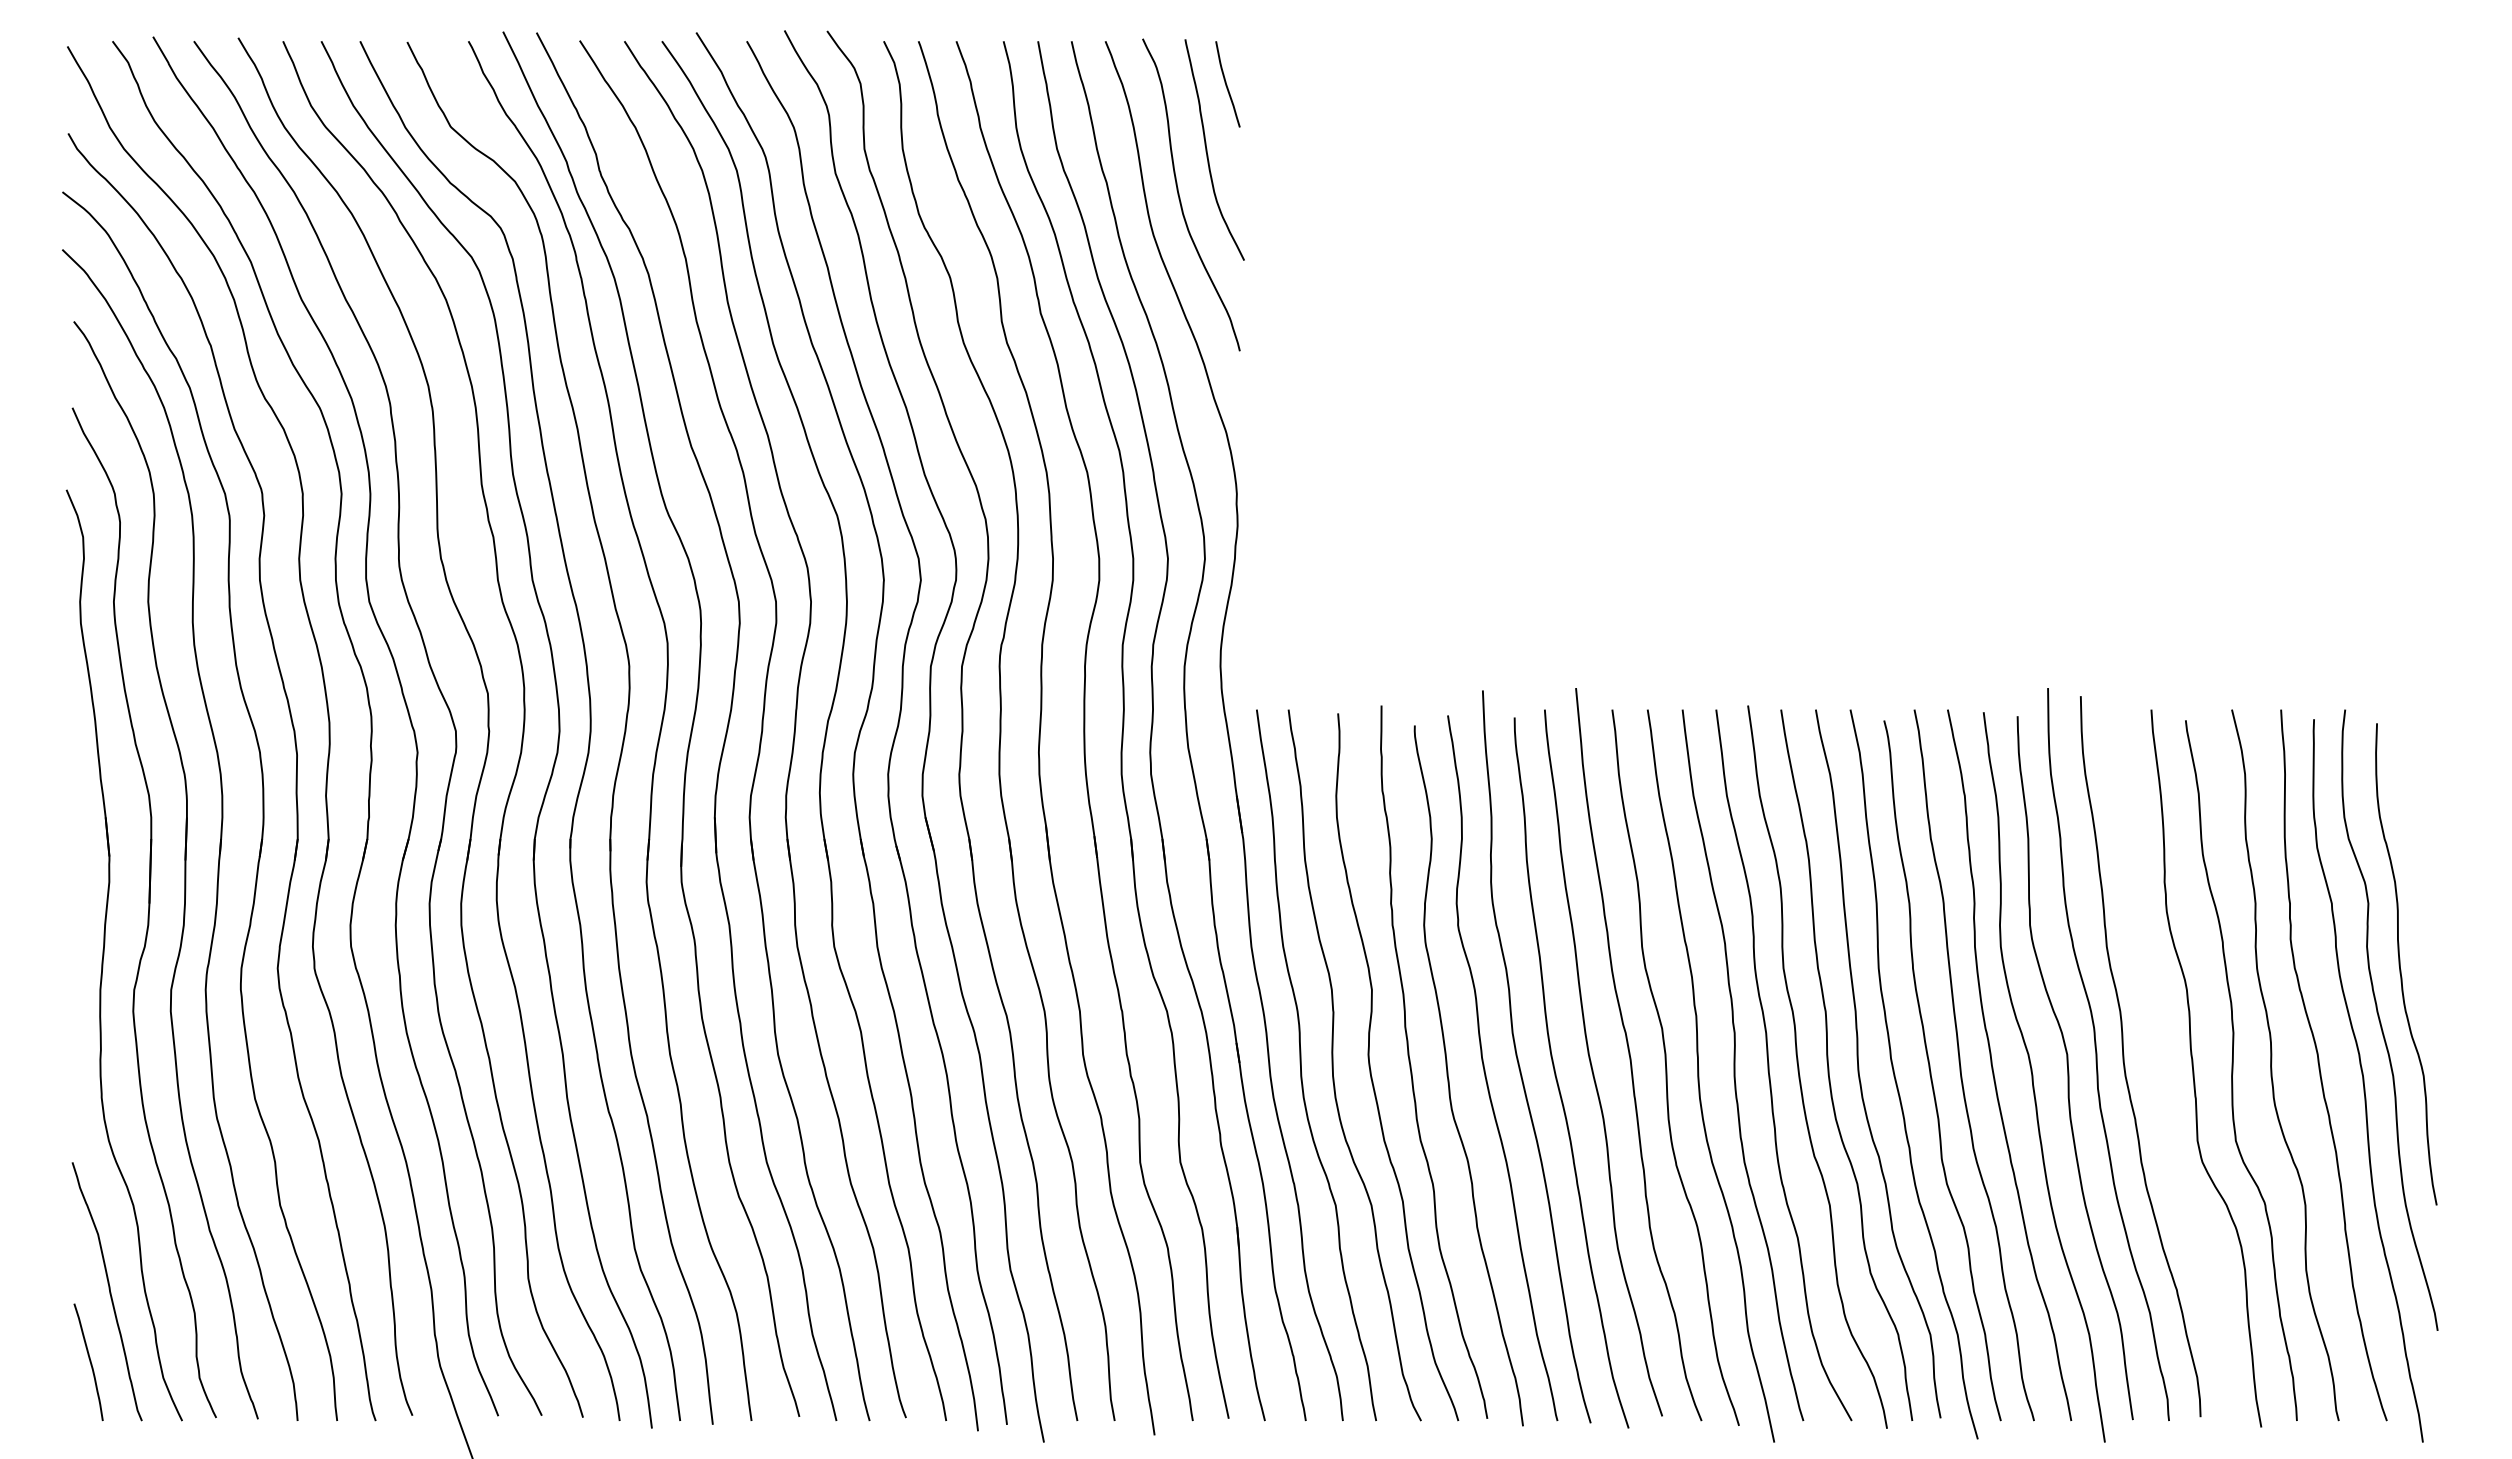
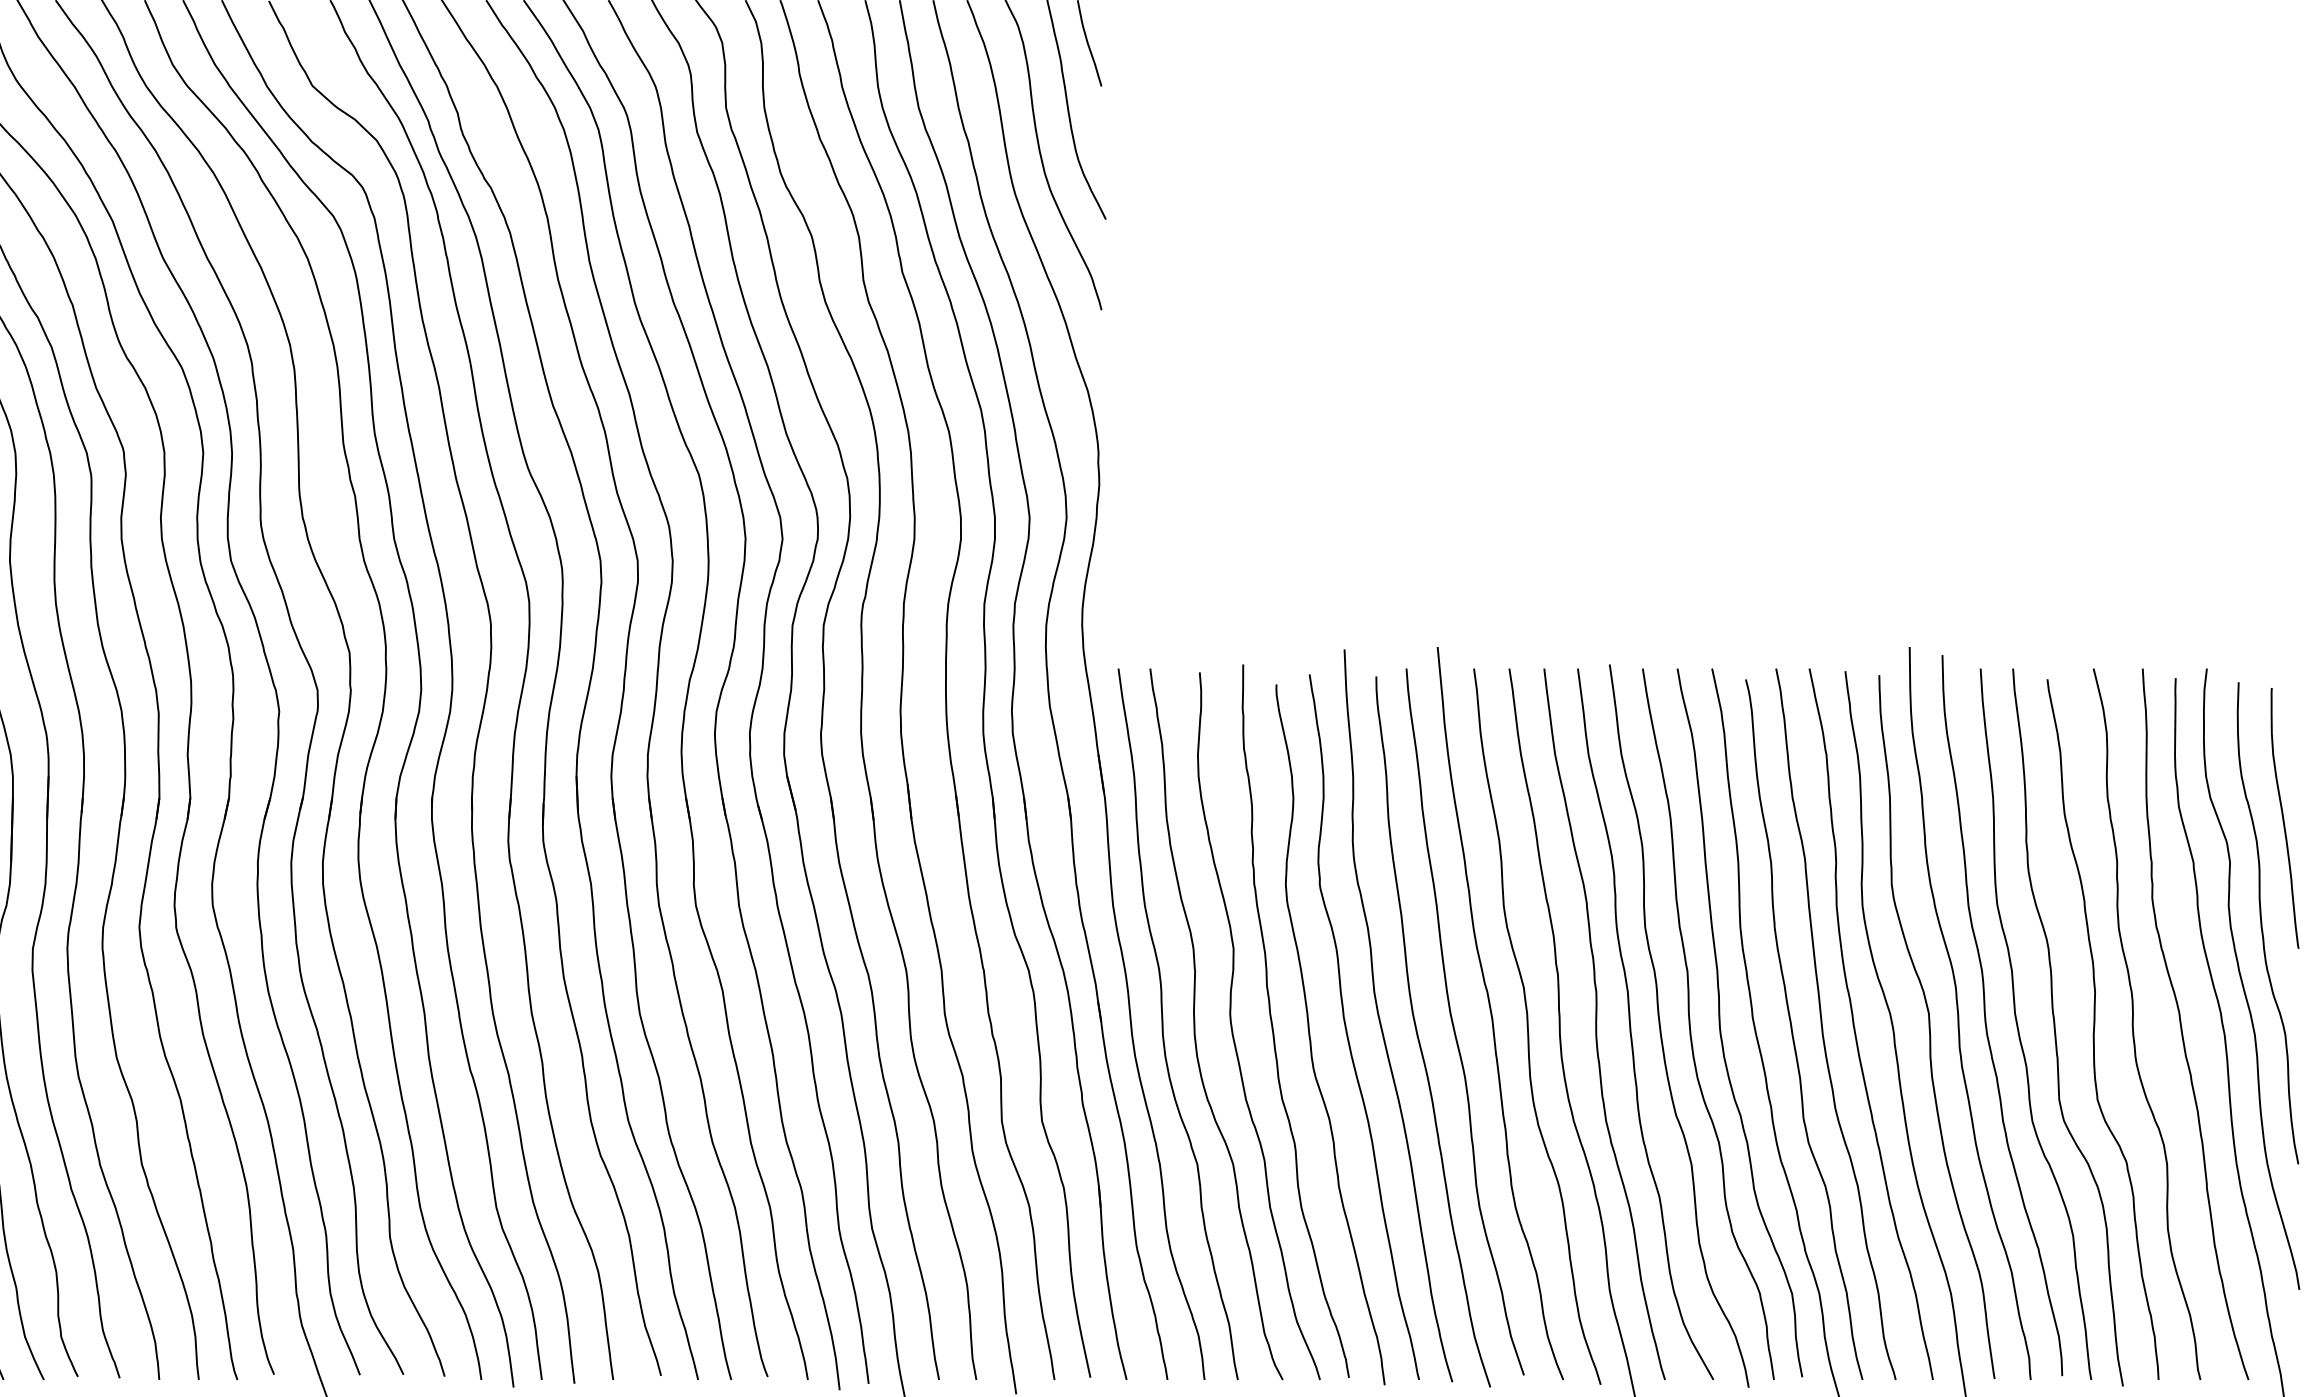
curve: (2422, 859) -> (2284, 818), added
curve: (2157, 1069) -> (2019, 1028), added

